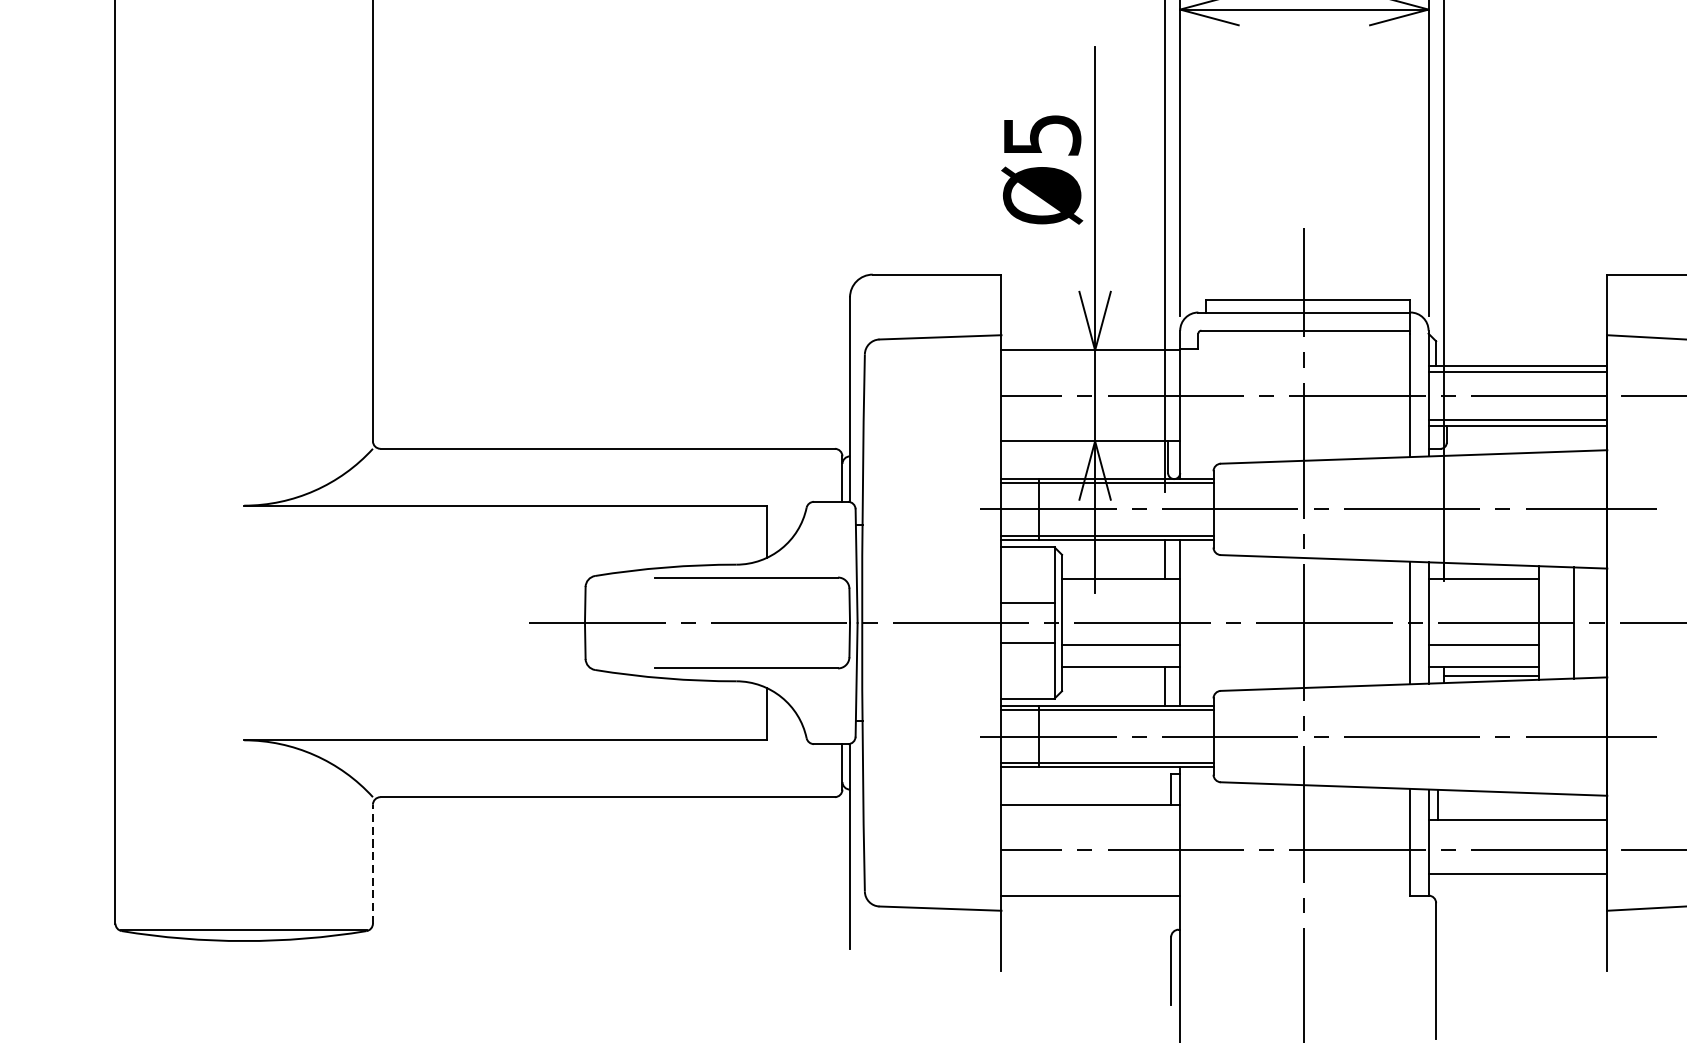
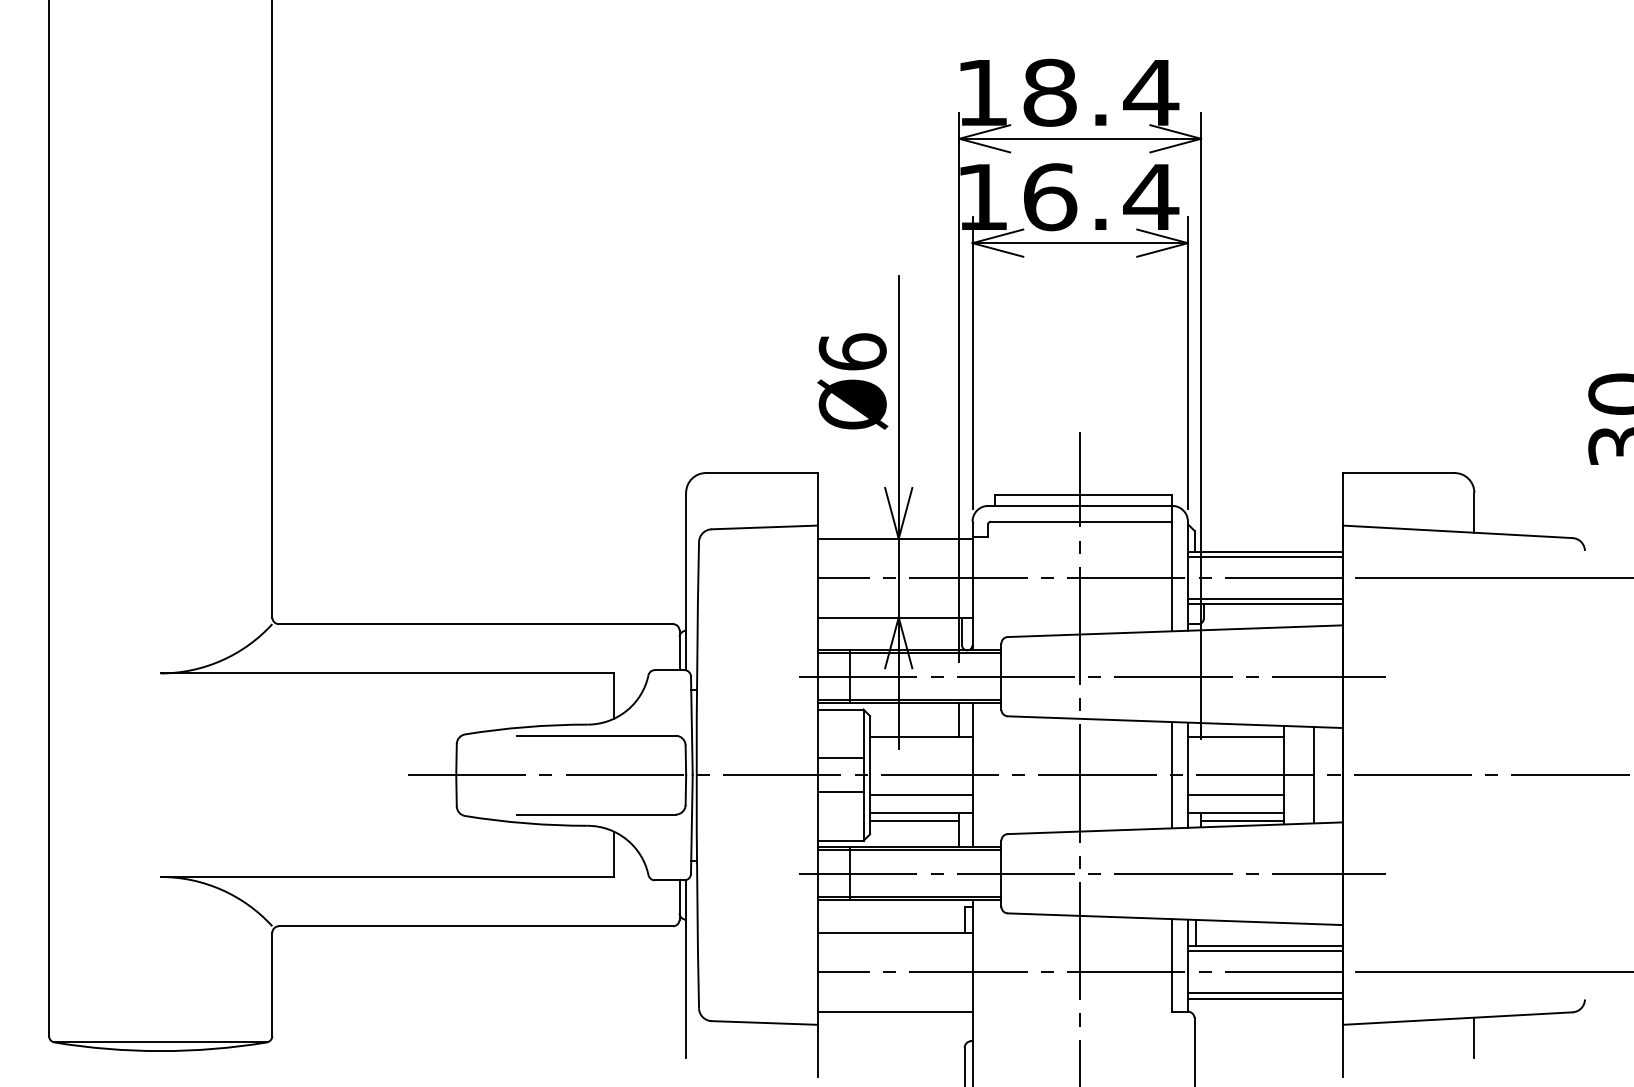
text: (1041, 134) -> (852, 351), Ø5 -> Ø6
line: (1113, 676) -> (914, 821), added
line: (1516, 826) -> (1264, 951), added
line: (373, 864) -> (272, 984), dashed -> solid
line: (1516, 880) -> (1264, 998), added

